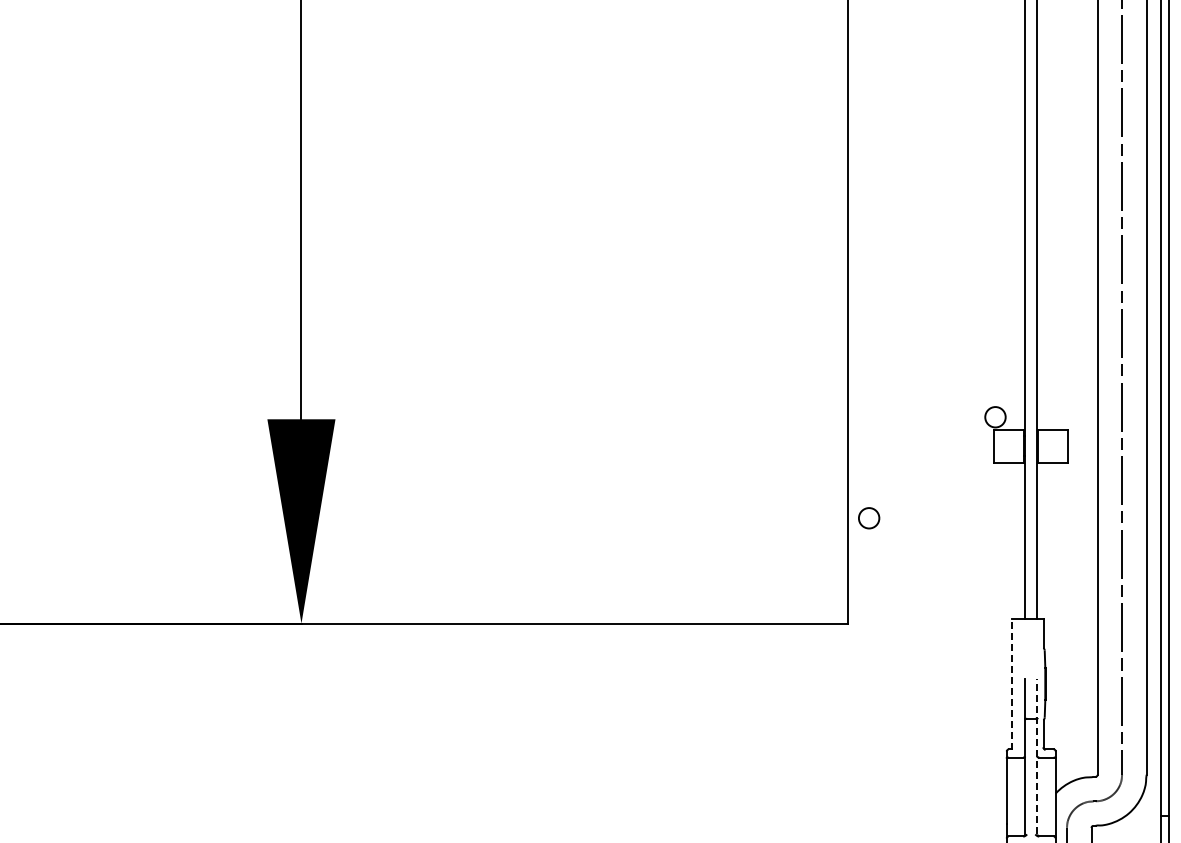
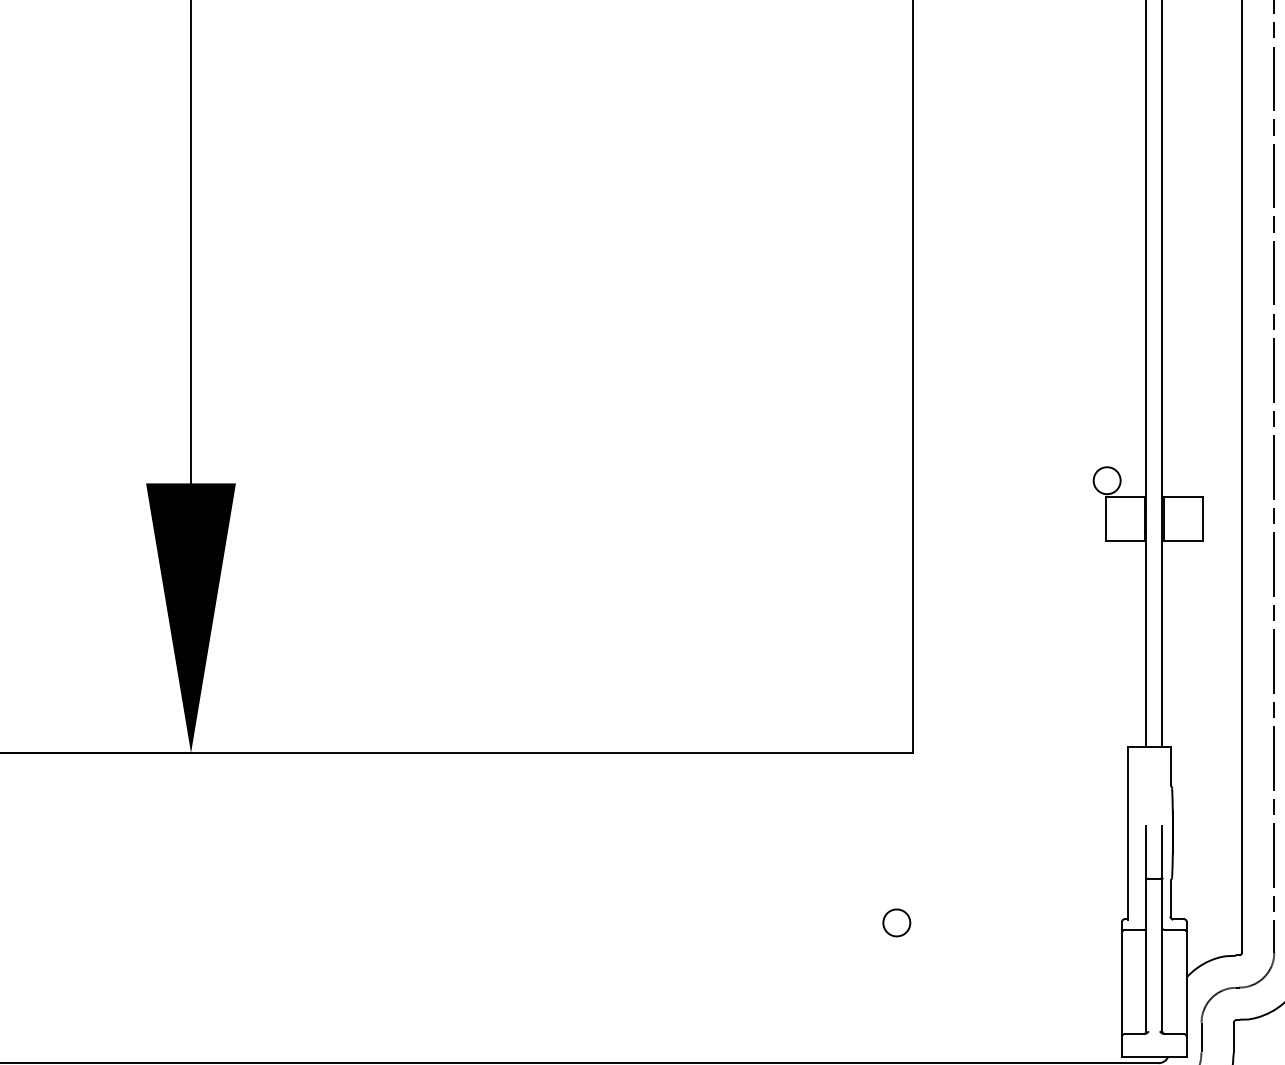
circle: (869, 518) -> (897, 923), moved
line: (1011, 684) -> (1128, 833), dashed -> solid
line: (1037, 756) -> (1162, 928), dashed -> solid

